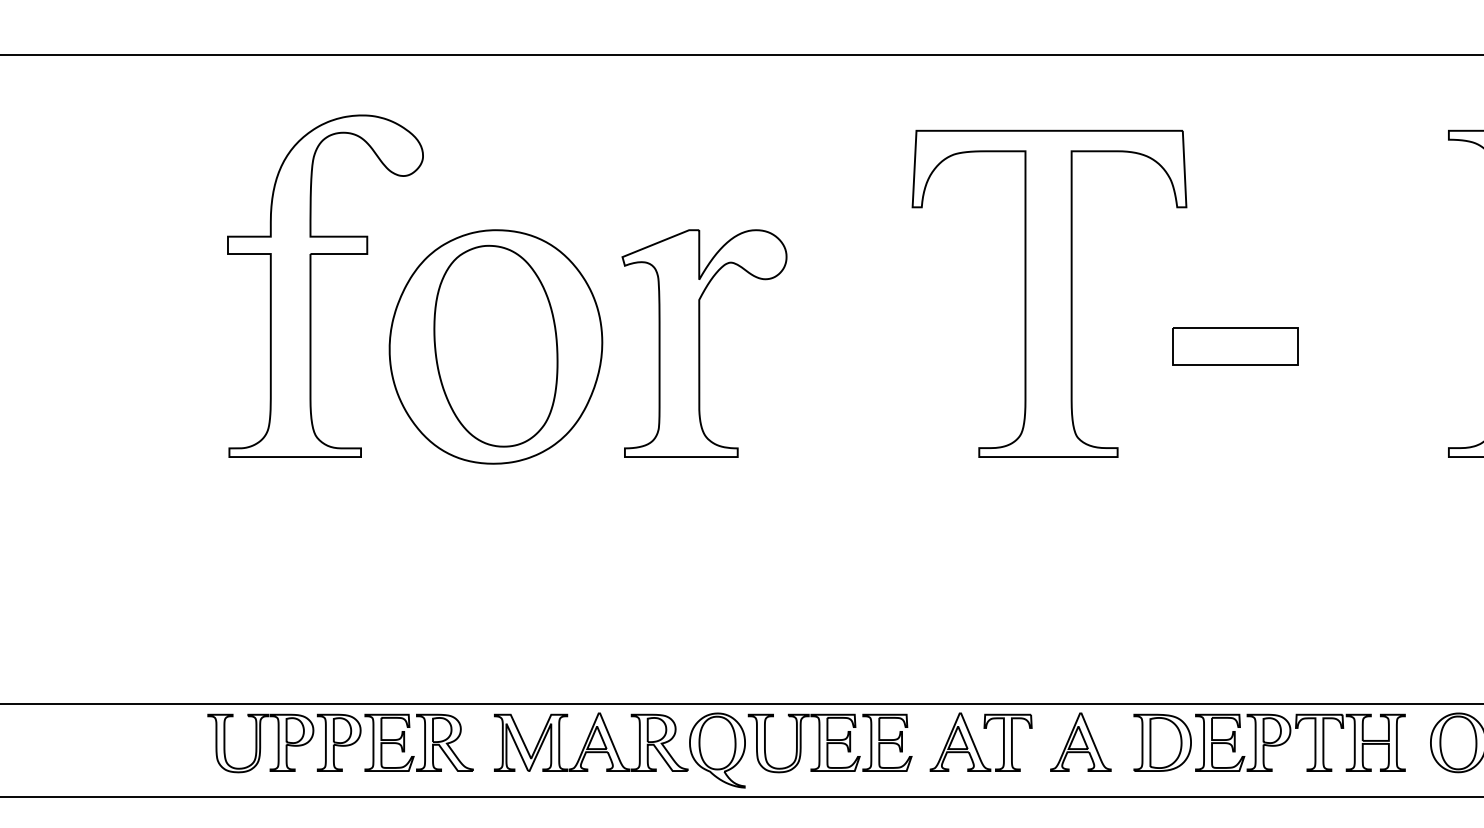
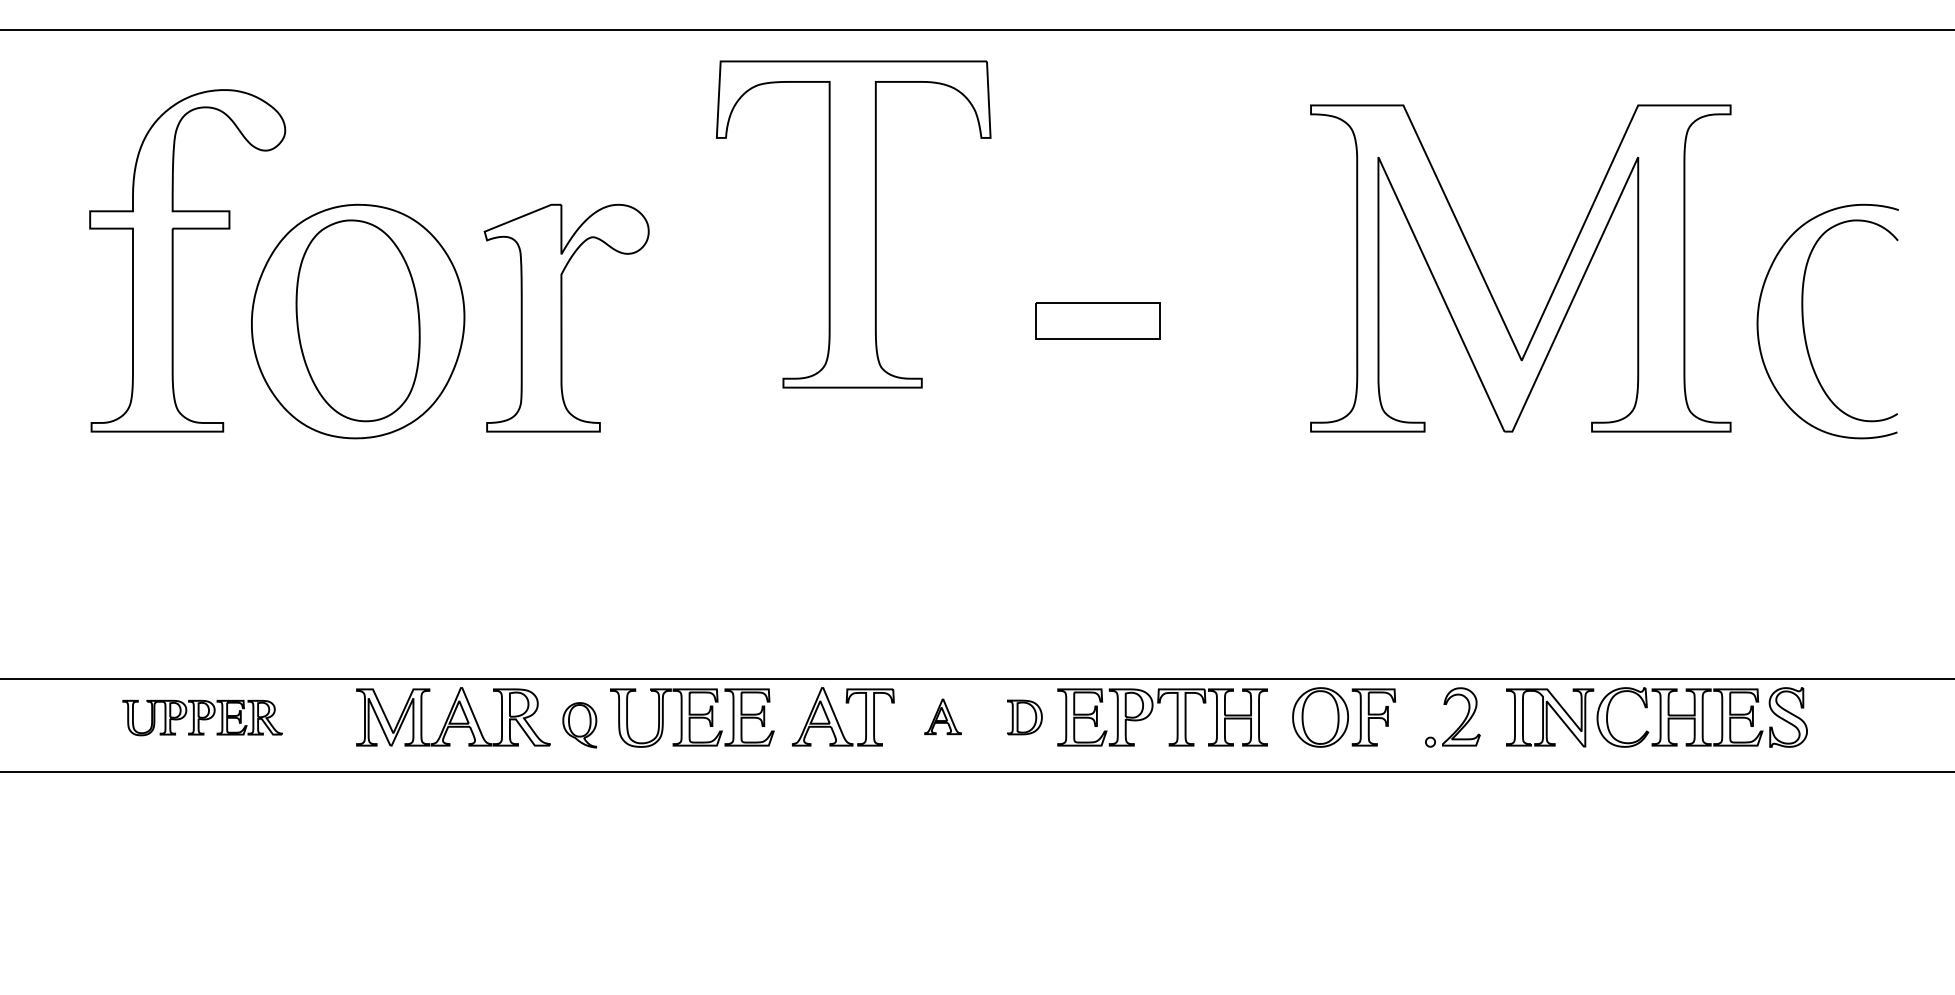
part: (1049, 293) -> (853, 224), moved
part: (1080, 741) -> (942, 716), size x0.6
part: (340, 742) -> (202, 717), size x0.6
part: (1162, 742) -> (1024, 717), size x0.6
part: (717, 750) -> (579, 725), size x0.6

